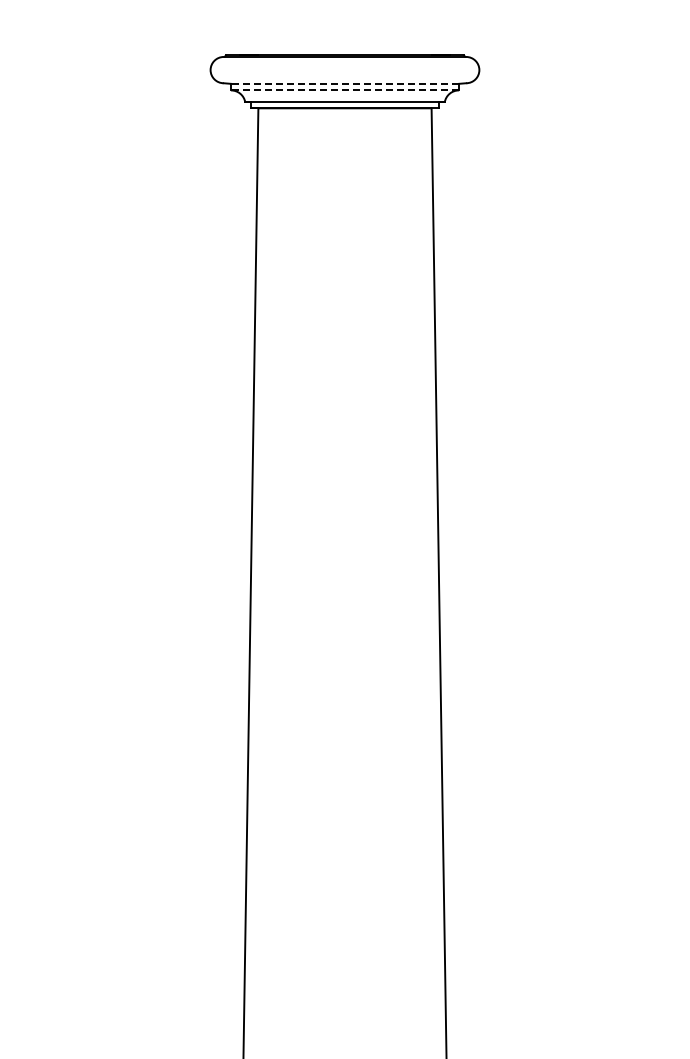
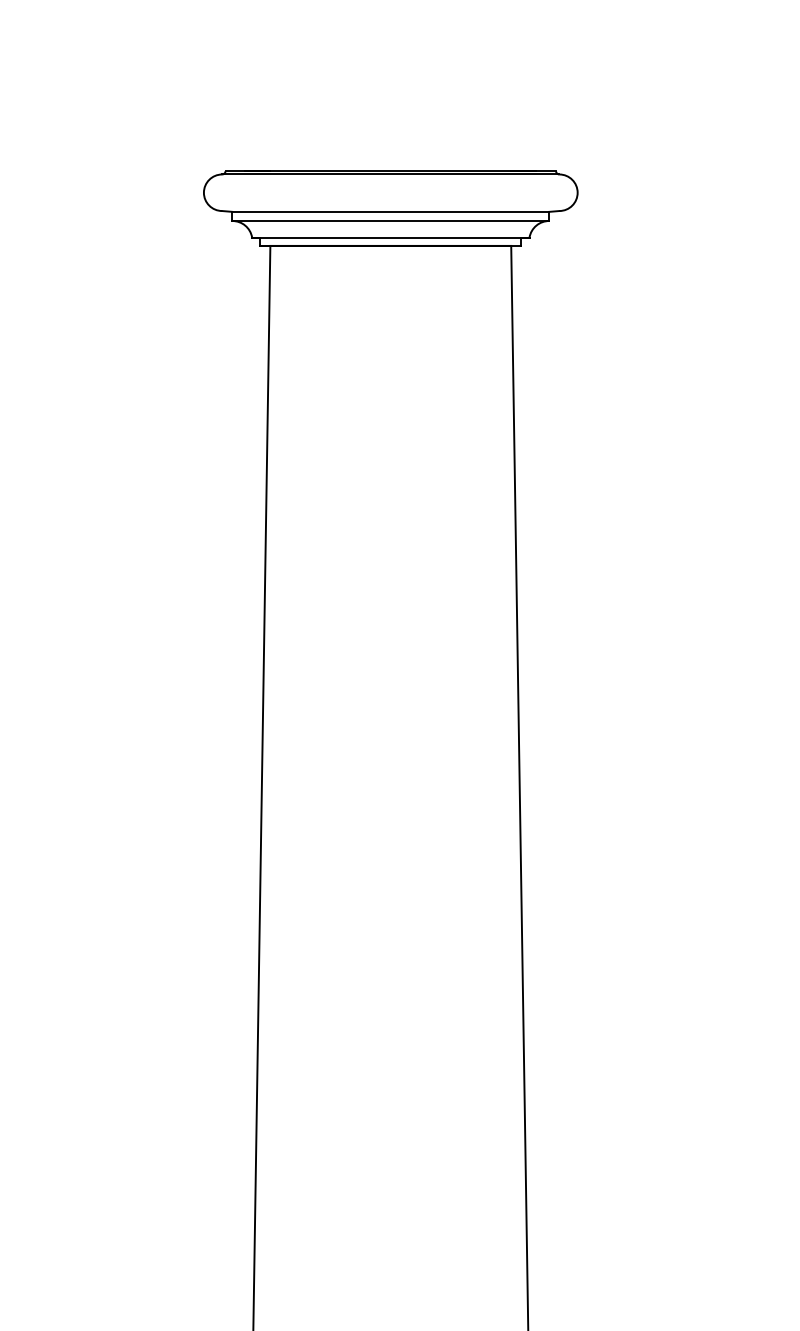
line: (344, 83) -> (390, 211), dashed -> solid
line: (344, 90) -> (390, 221), dashed -> solid

